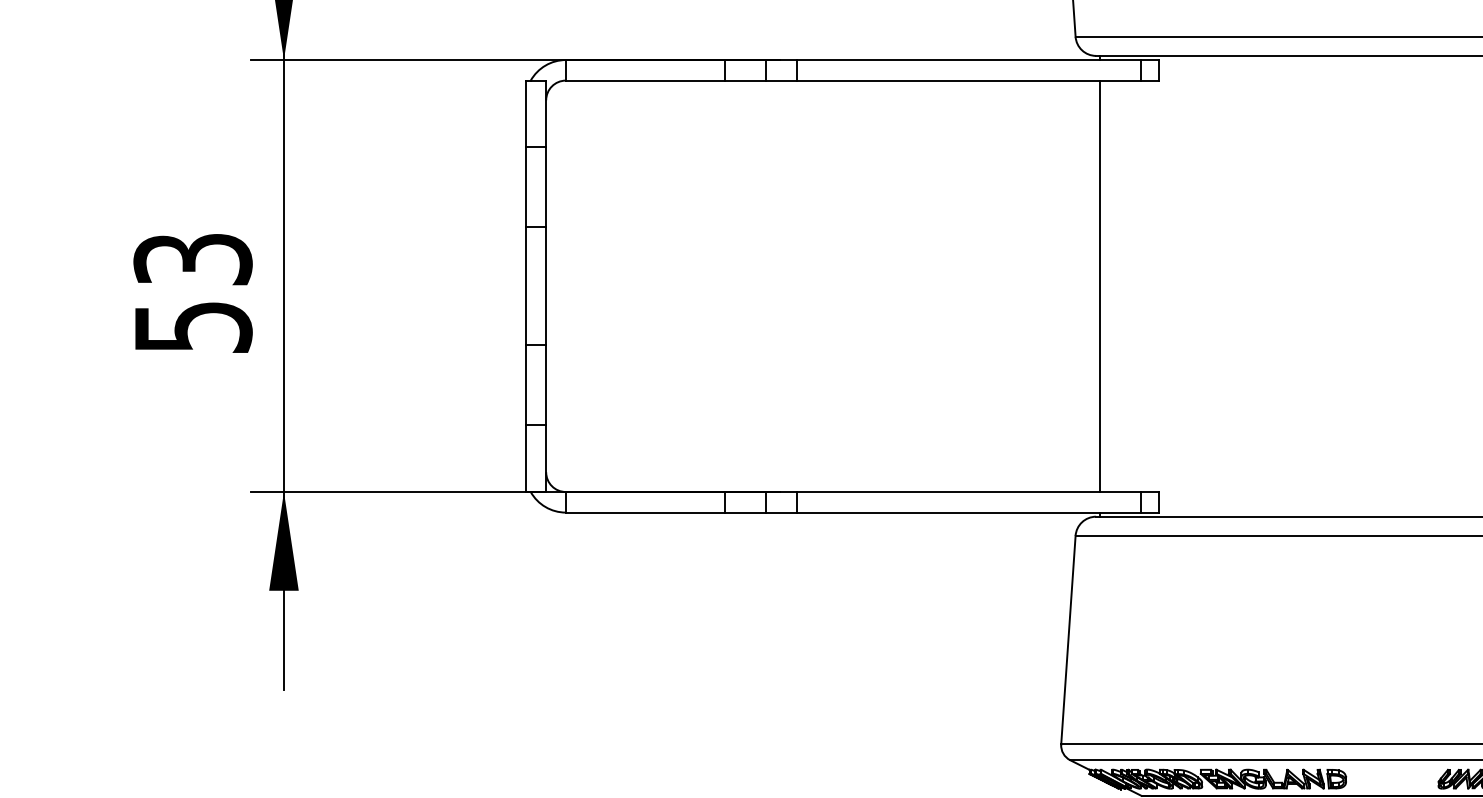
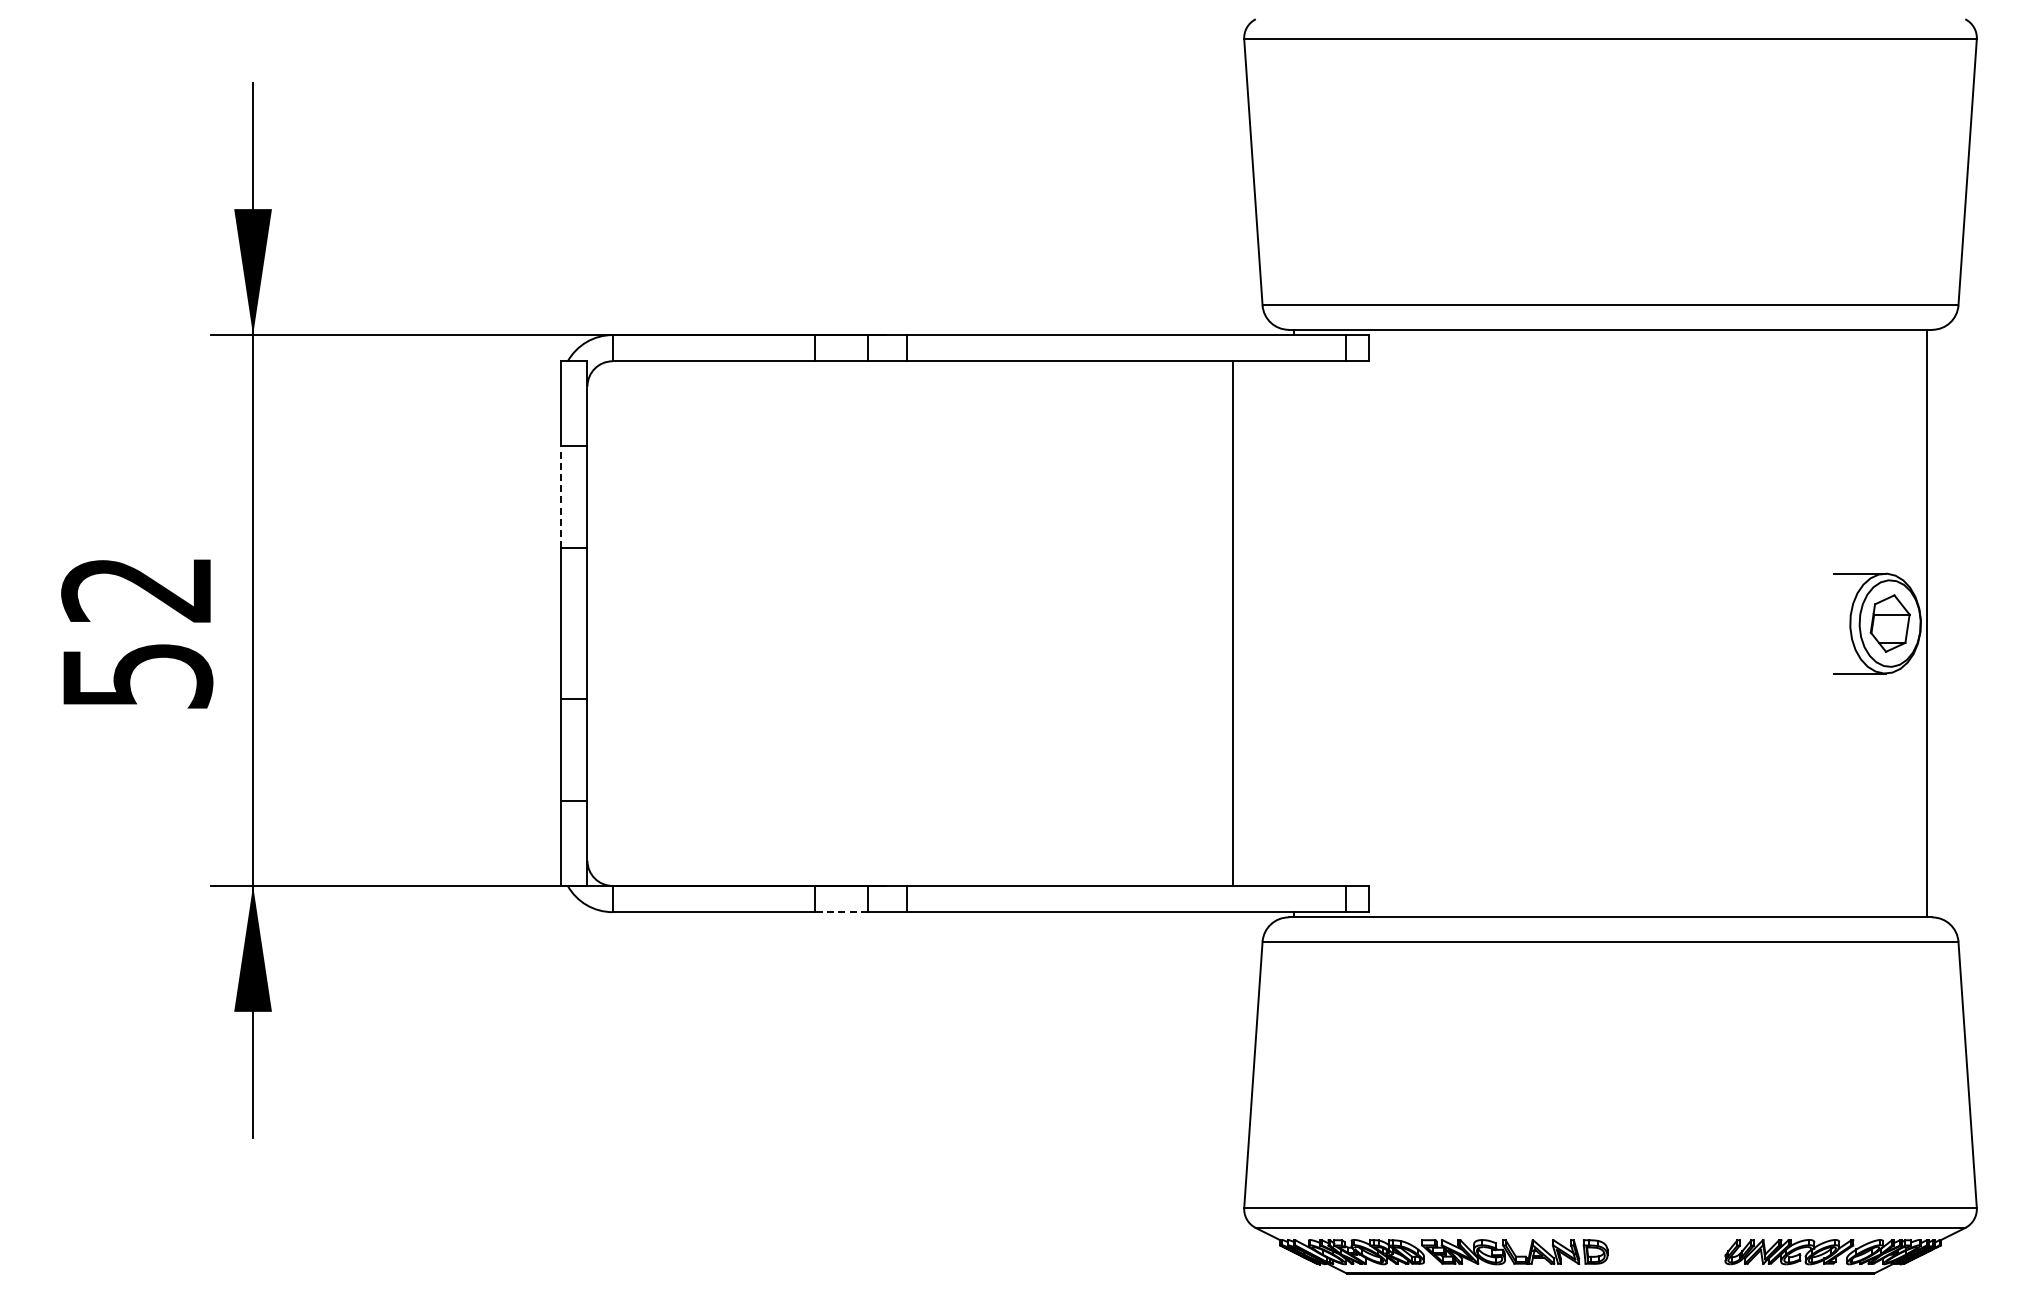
line: (525, 187) -> (561, 497), solid -> dashed
text: (193, 259) -> (137, 589), 53 -> 52
line: (1100, 286) -> (1233, 623), moved
line: (745, 512) -> (841, 912), solid -> dashed

